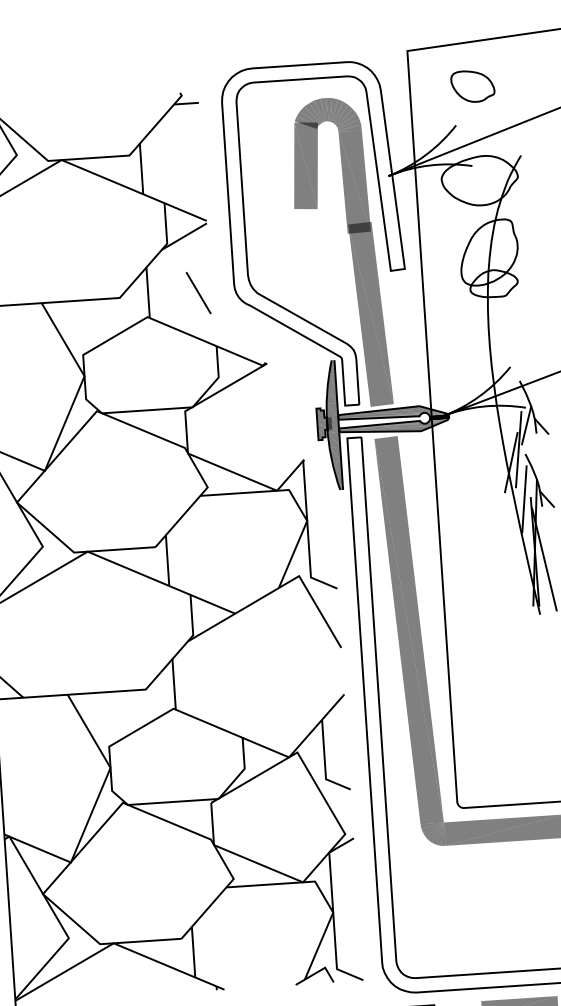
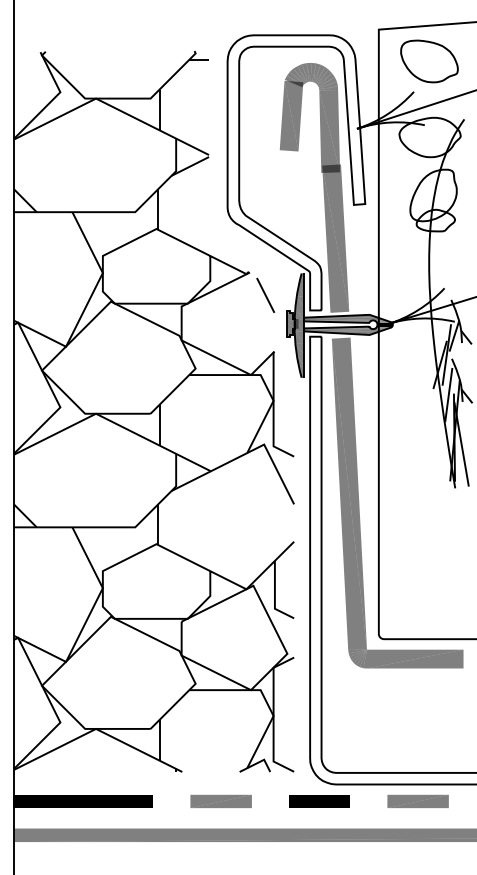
part: (472, 86) -> (429, 61), size x1.67
line: (198, 291) -> (265, 294), moved

